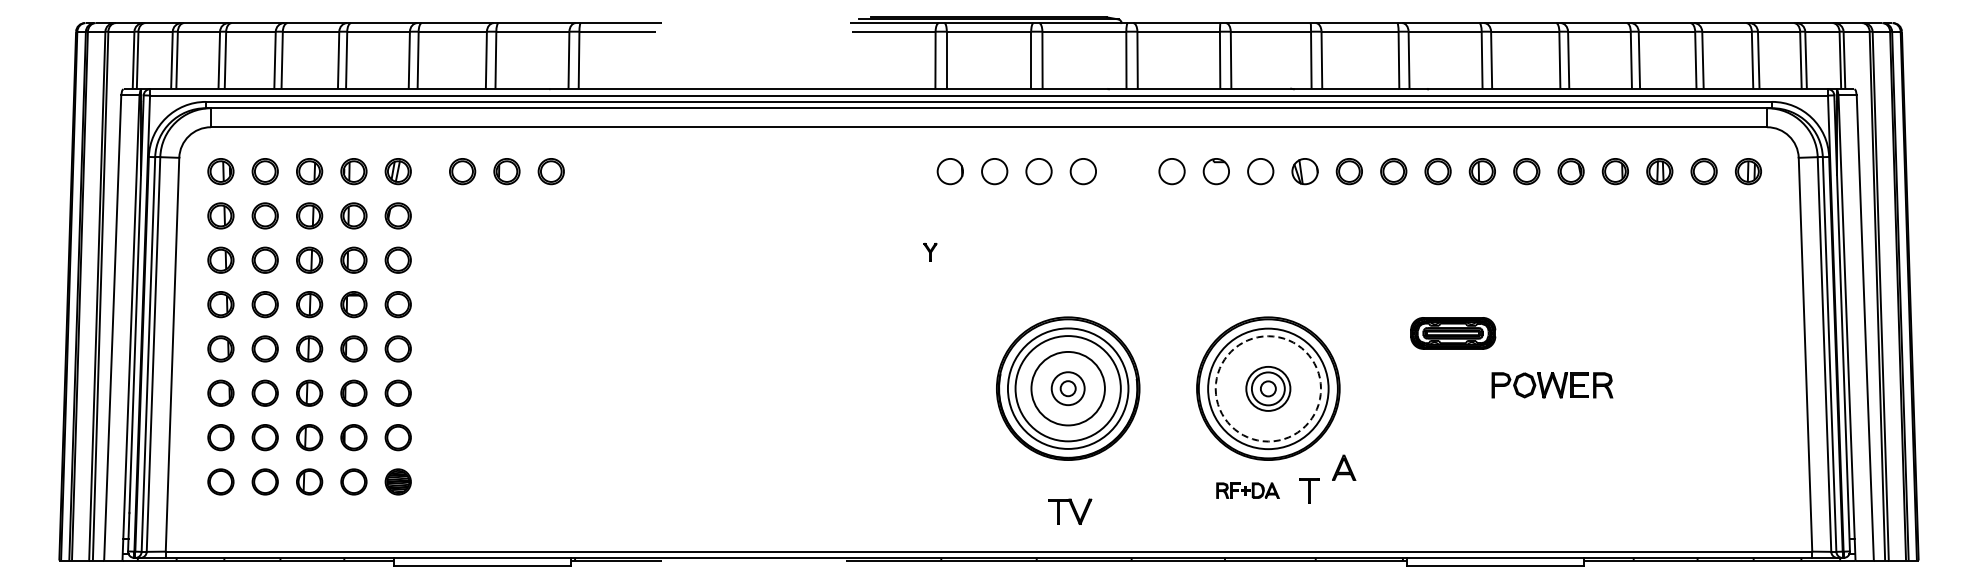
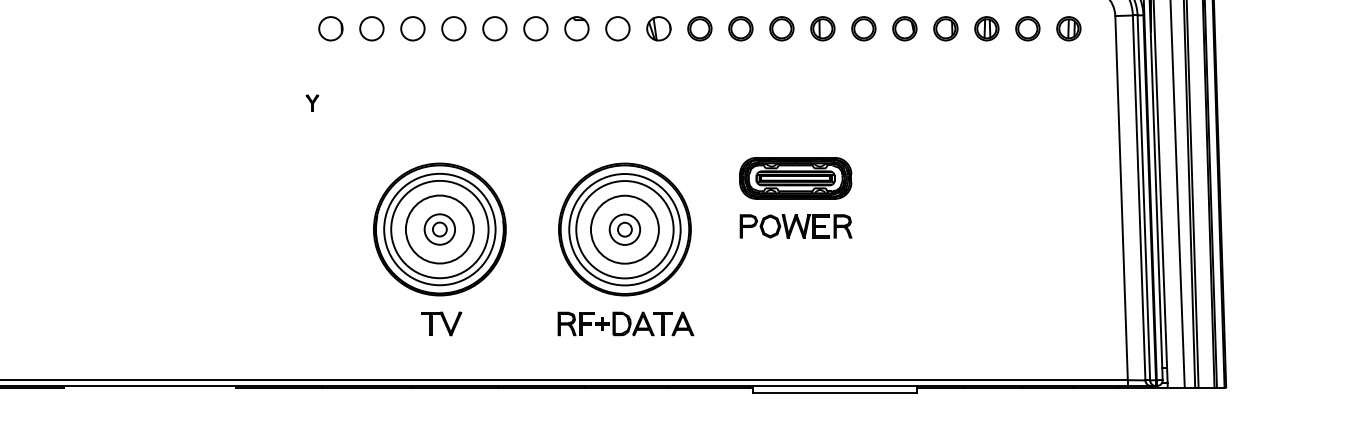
circle: (1127, 171) -> (494, 28), added
part: (1453, 333) -> (796, 178), size x1.43
part: (1552, 385) -> (796, 226), moved
circle: (1268, 388) -> (625, 229), dashed -> solid
circle: (1268, 388) -> (625, 229), size x1.67
part: (1344, 467) -> (683, 323), moved
part: (1247, 490) -> (605, 323), size x1.67
part: (1070, 511) -> (442, 323), moved

